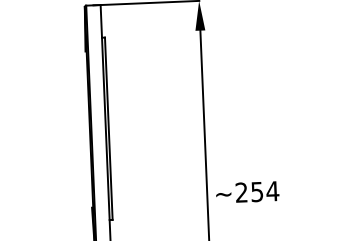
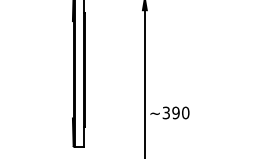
text: (256, 191) -> (175, 112), ~254 -> ~390

